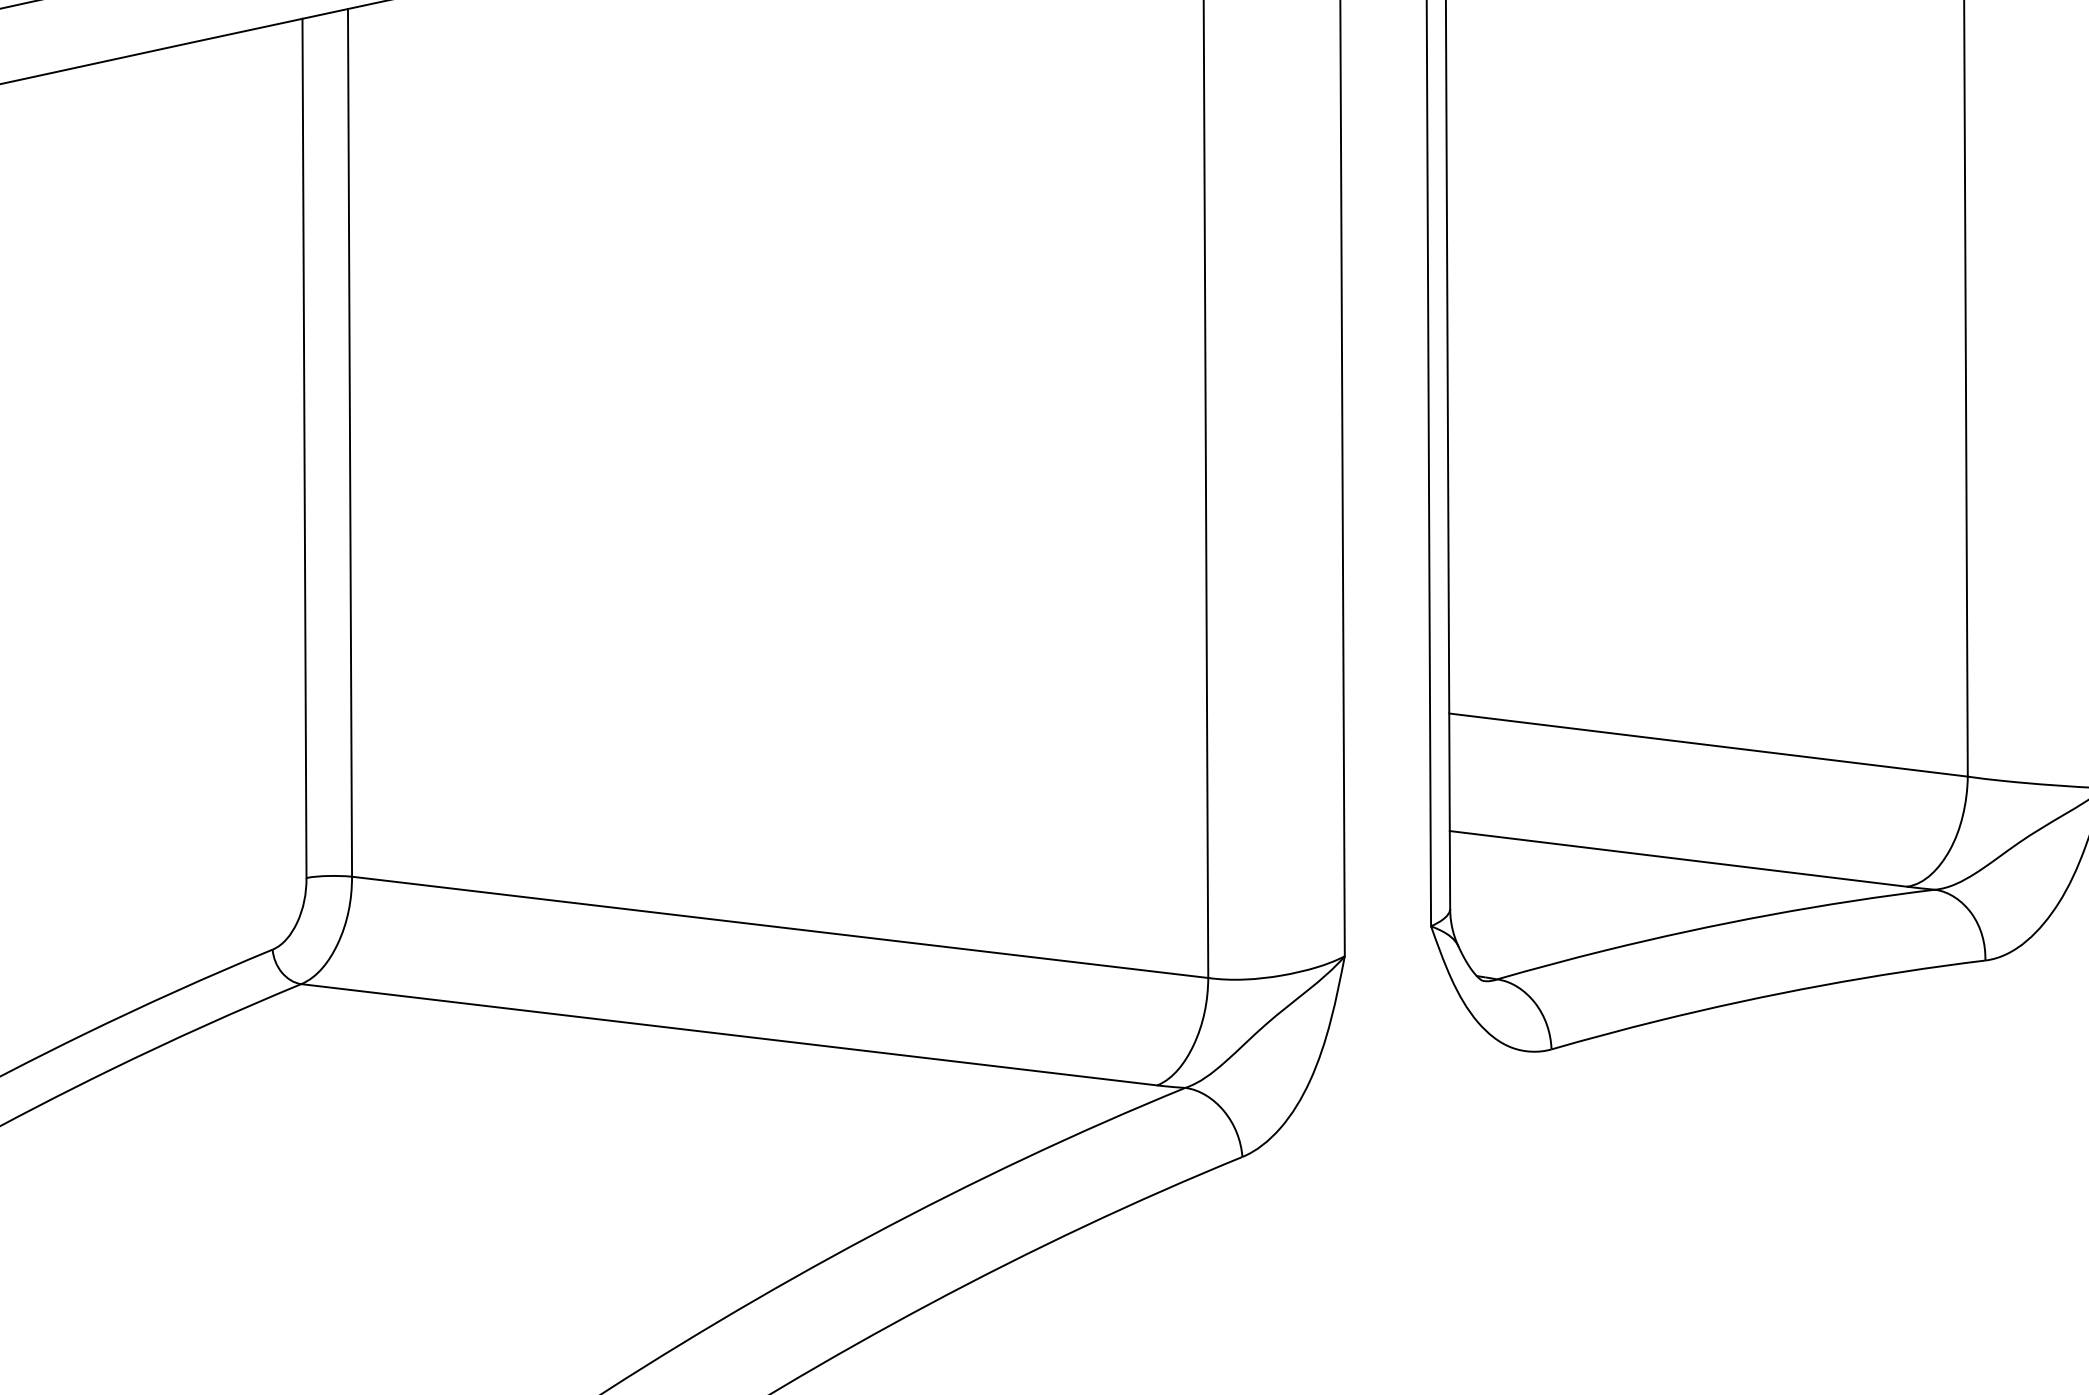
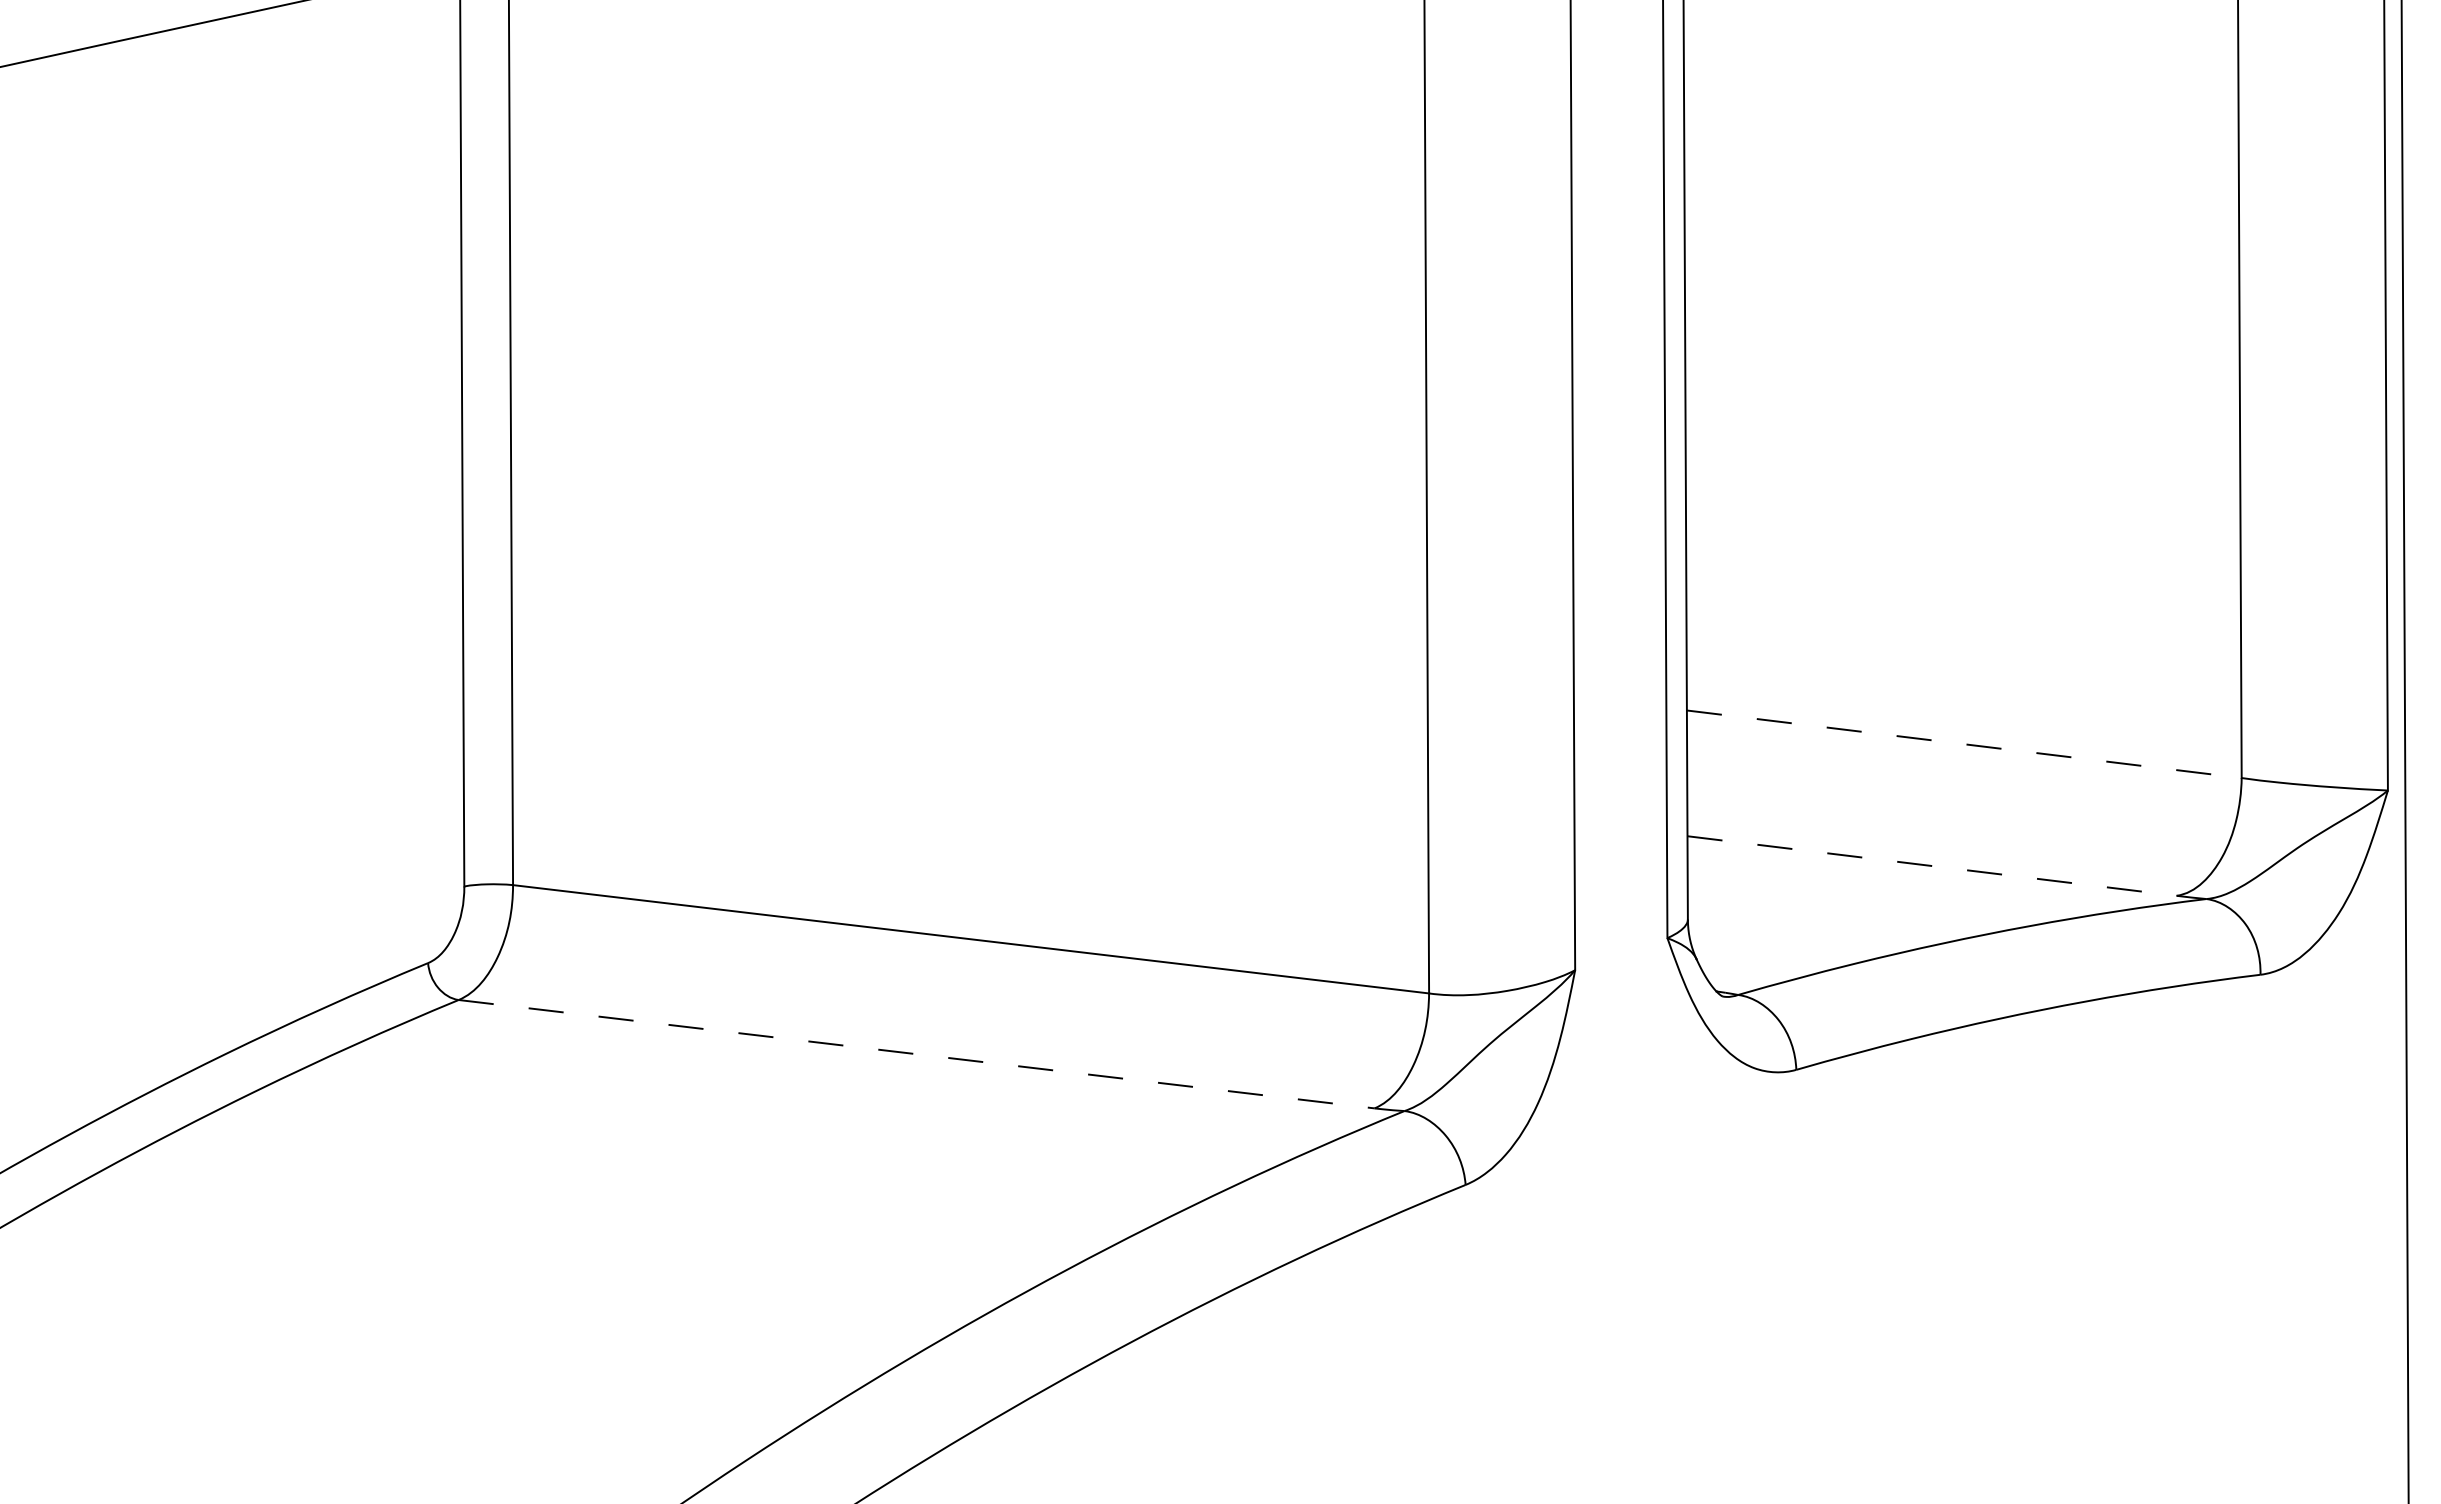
line: (1708, 745) -> (1964, 744), solid -> dashed
line: (1678, 859) -> (1932, 866), solid -> dashed
line: (730, 1035) -> (917, 1054), solid -> dashed

